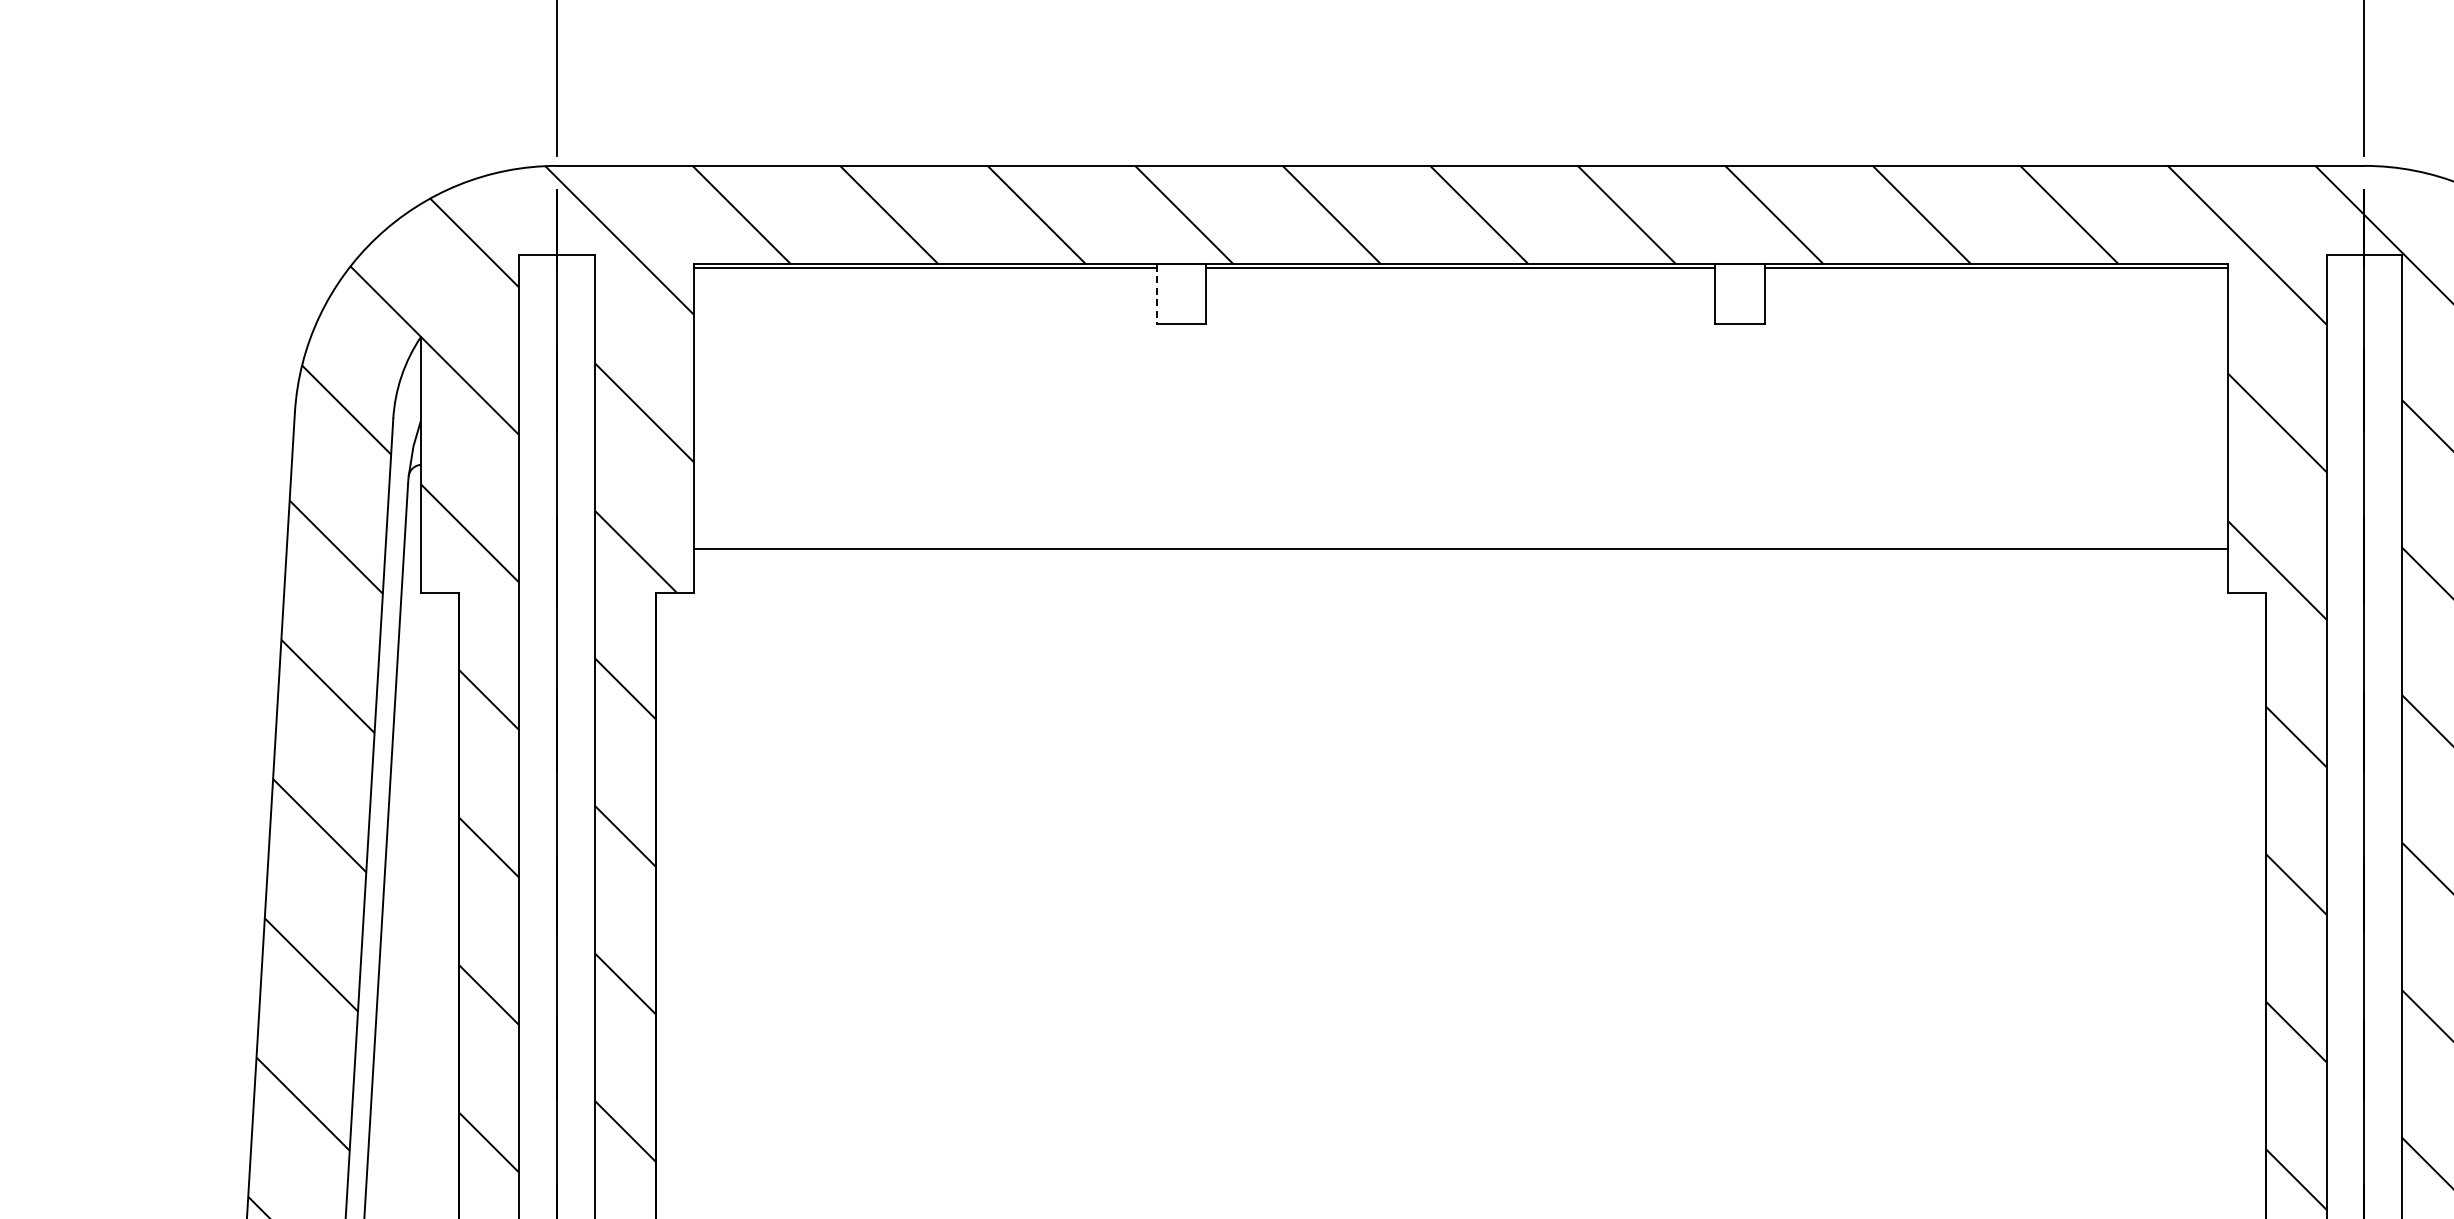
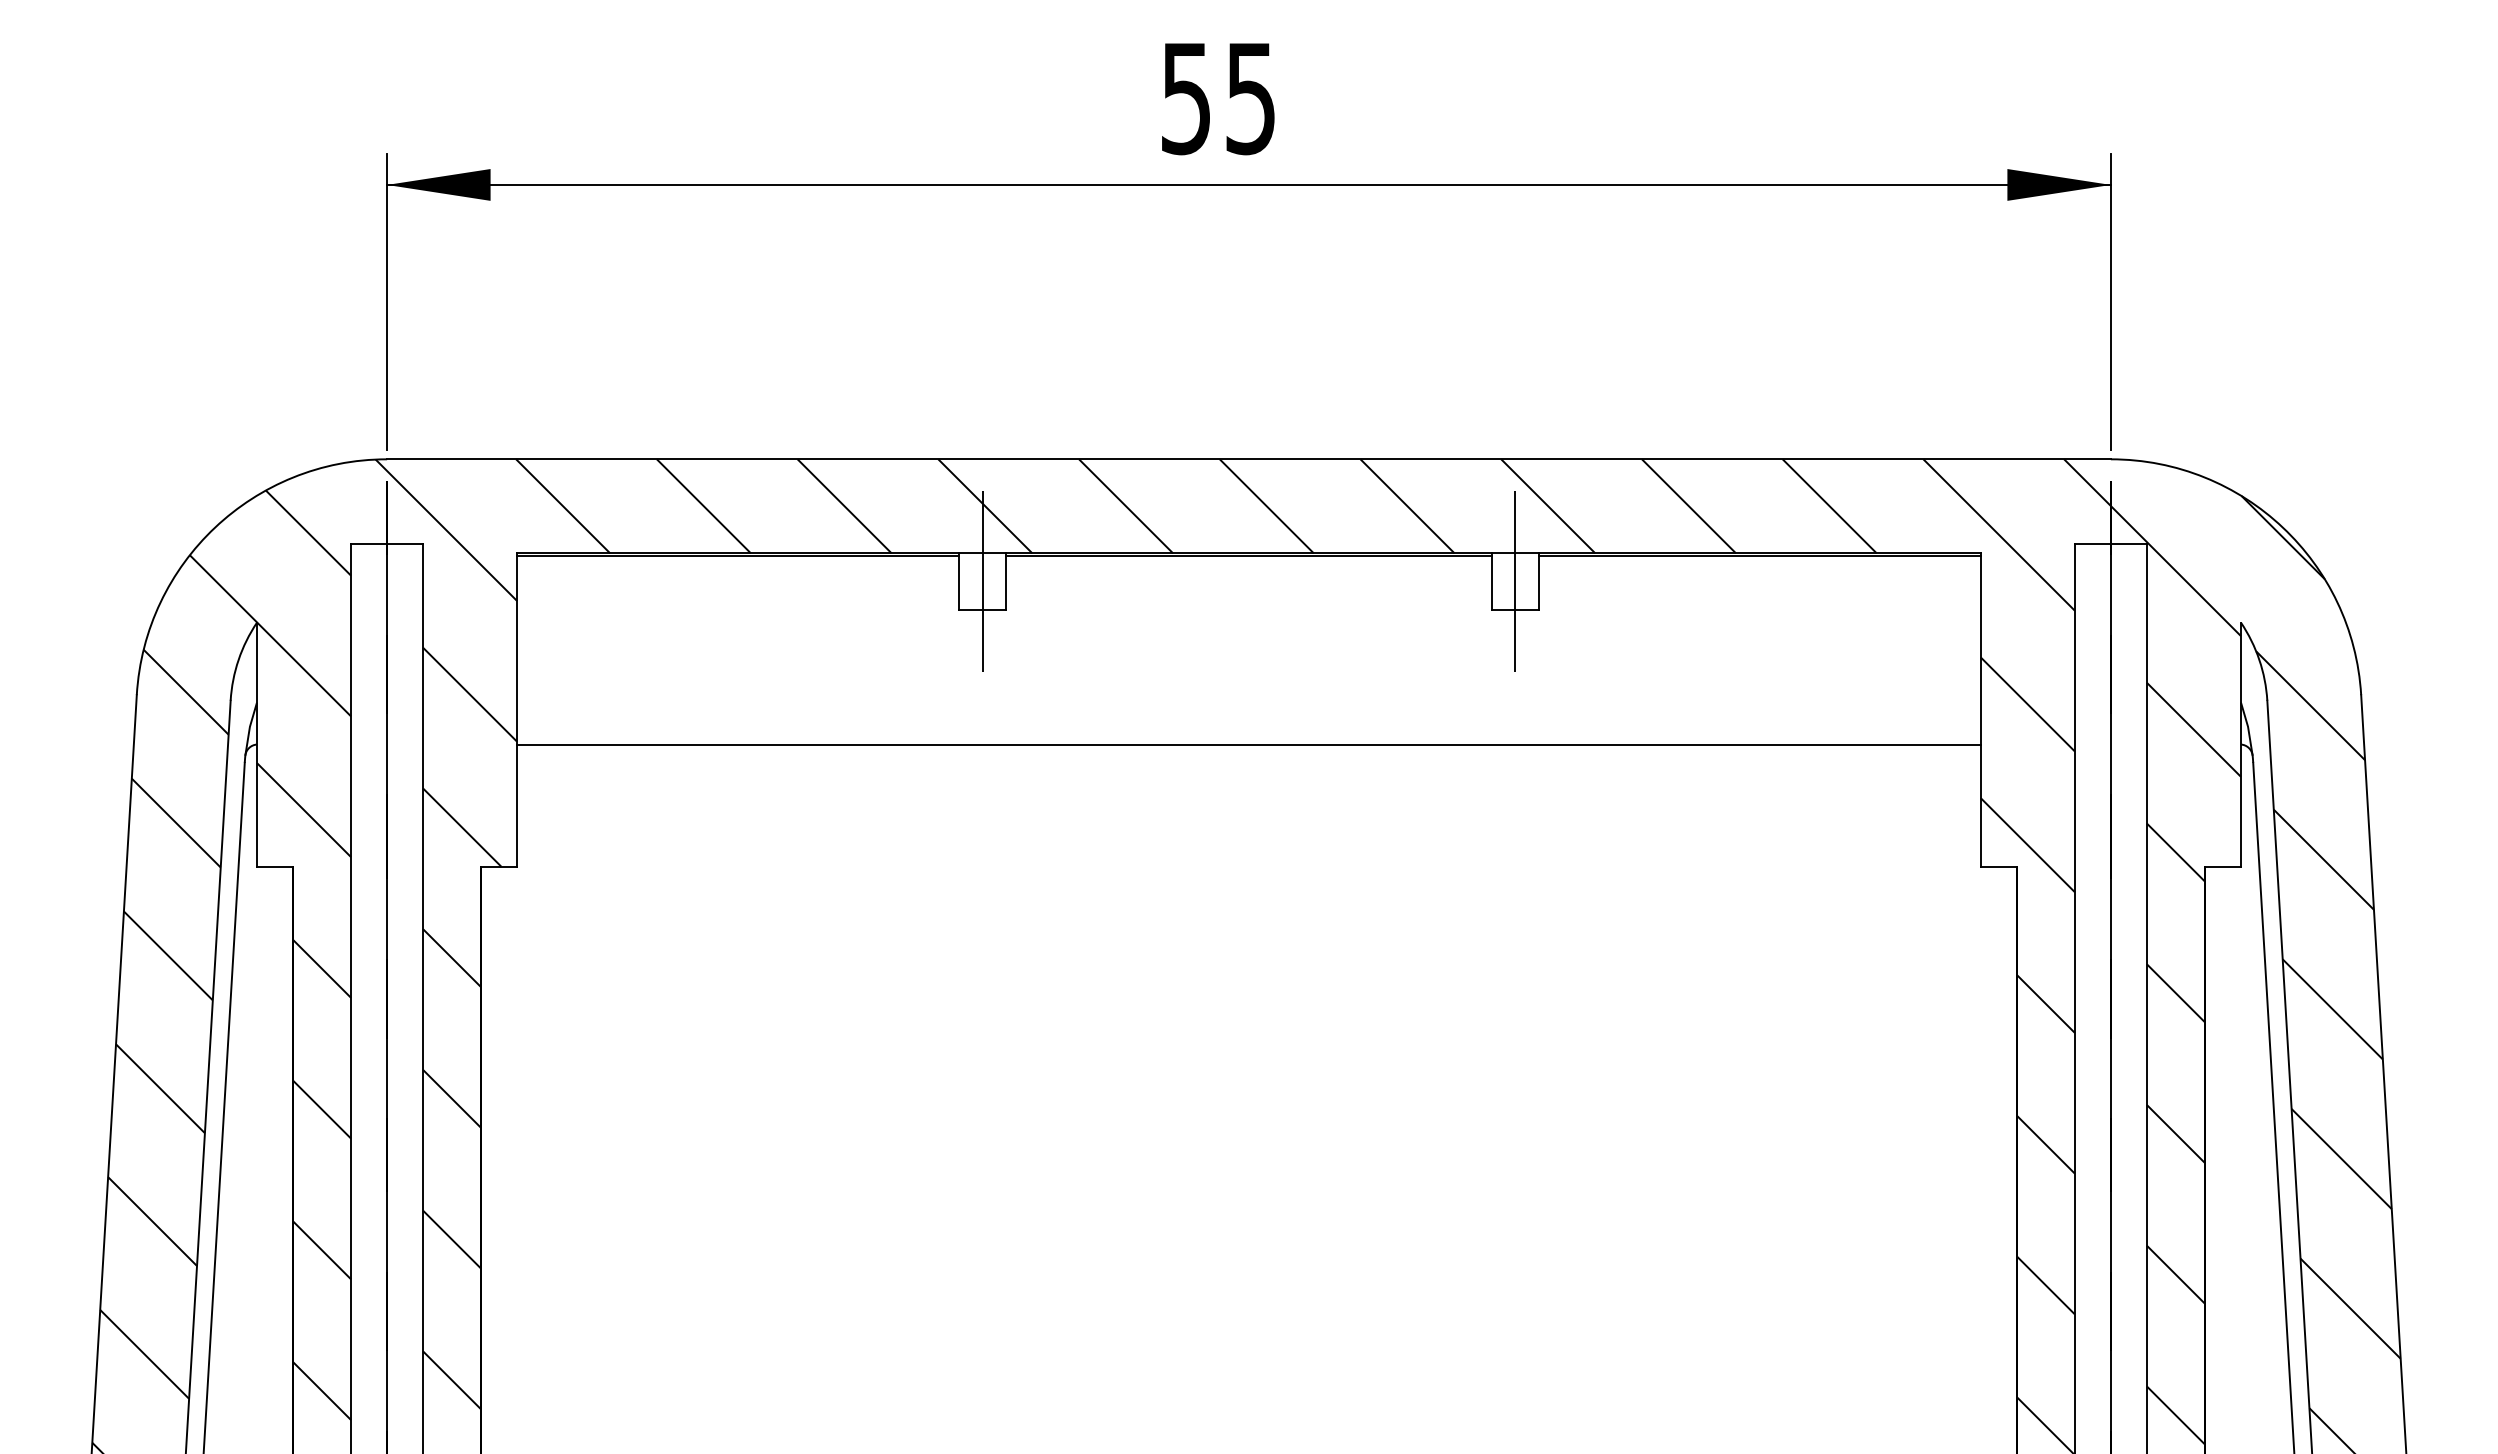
line: (1181, 293) -> (982, 581), added
line: (1740, 293) -> (1515, 581), added
line: (1157, 295) -> (959, 582), dashed -> solid
line: (1460, 548) -> (1248, 744), moved

